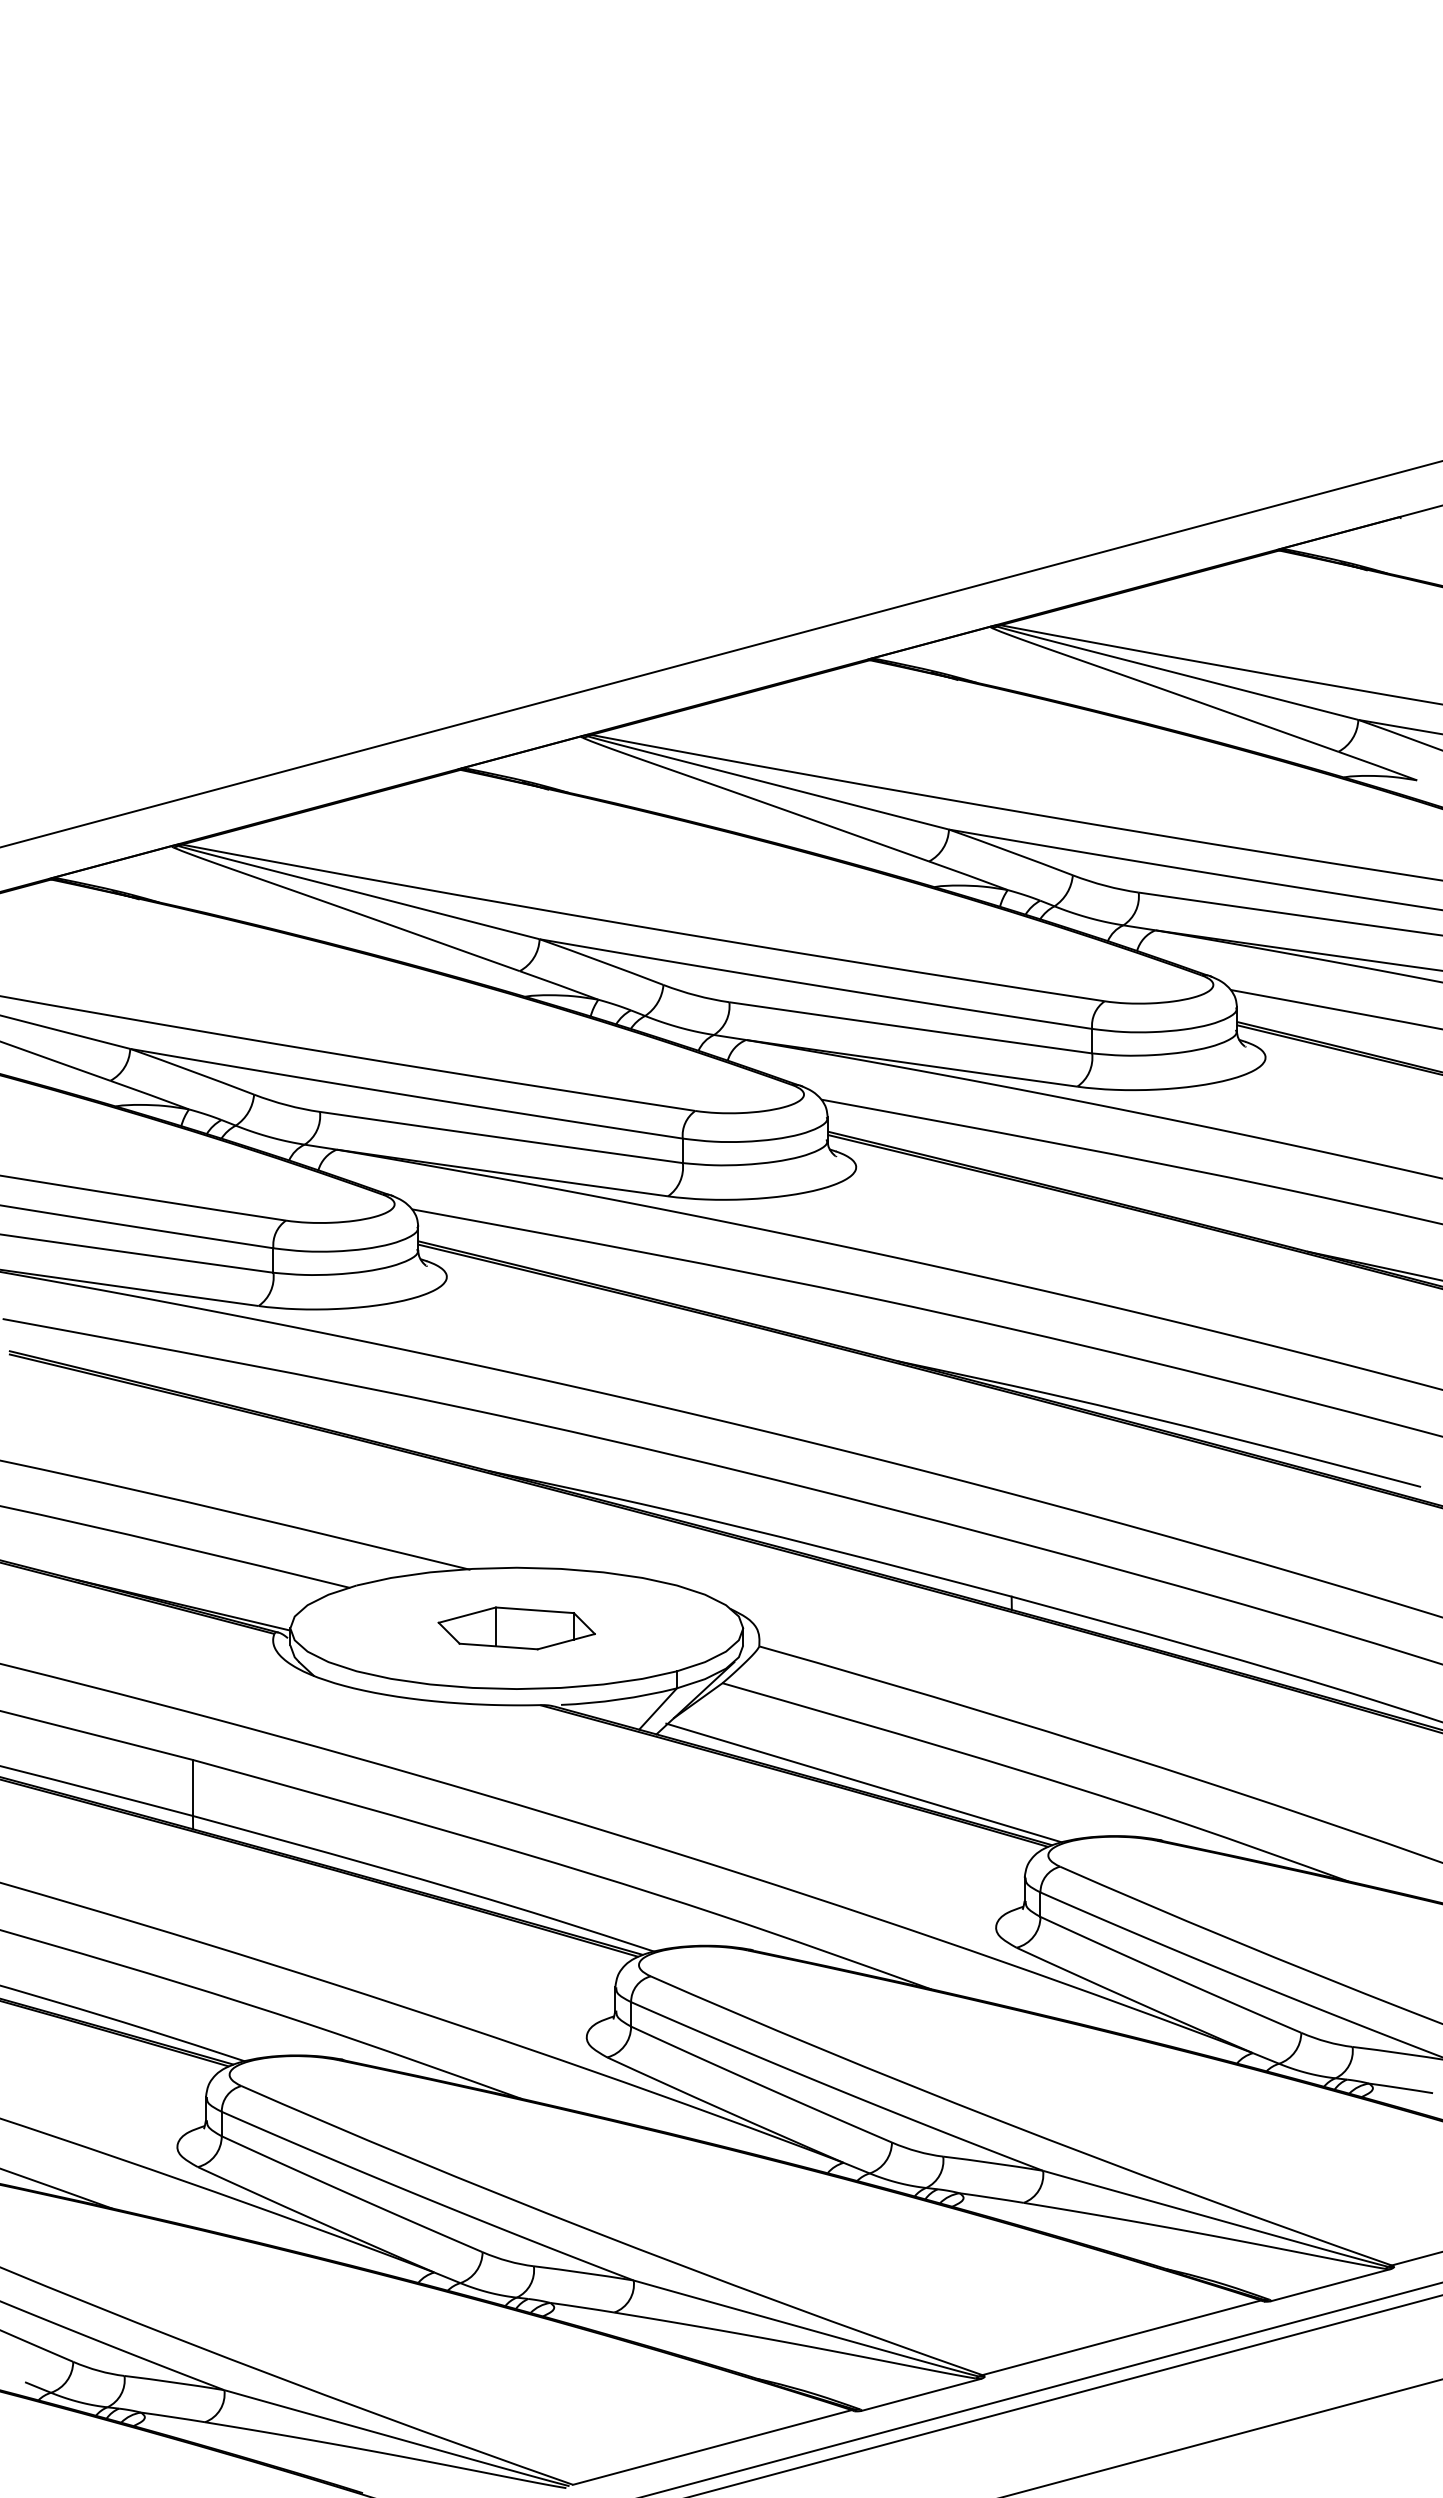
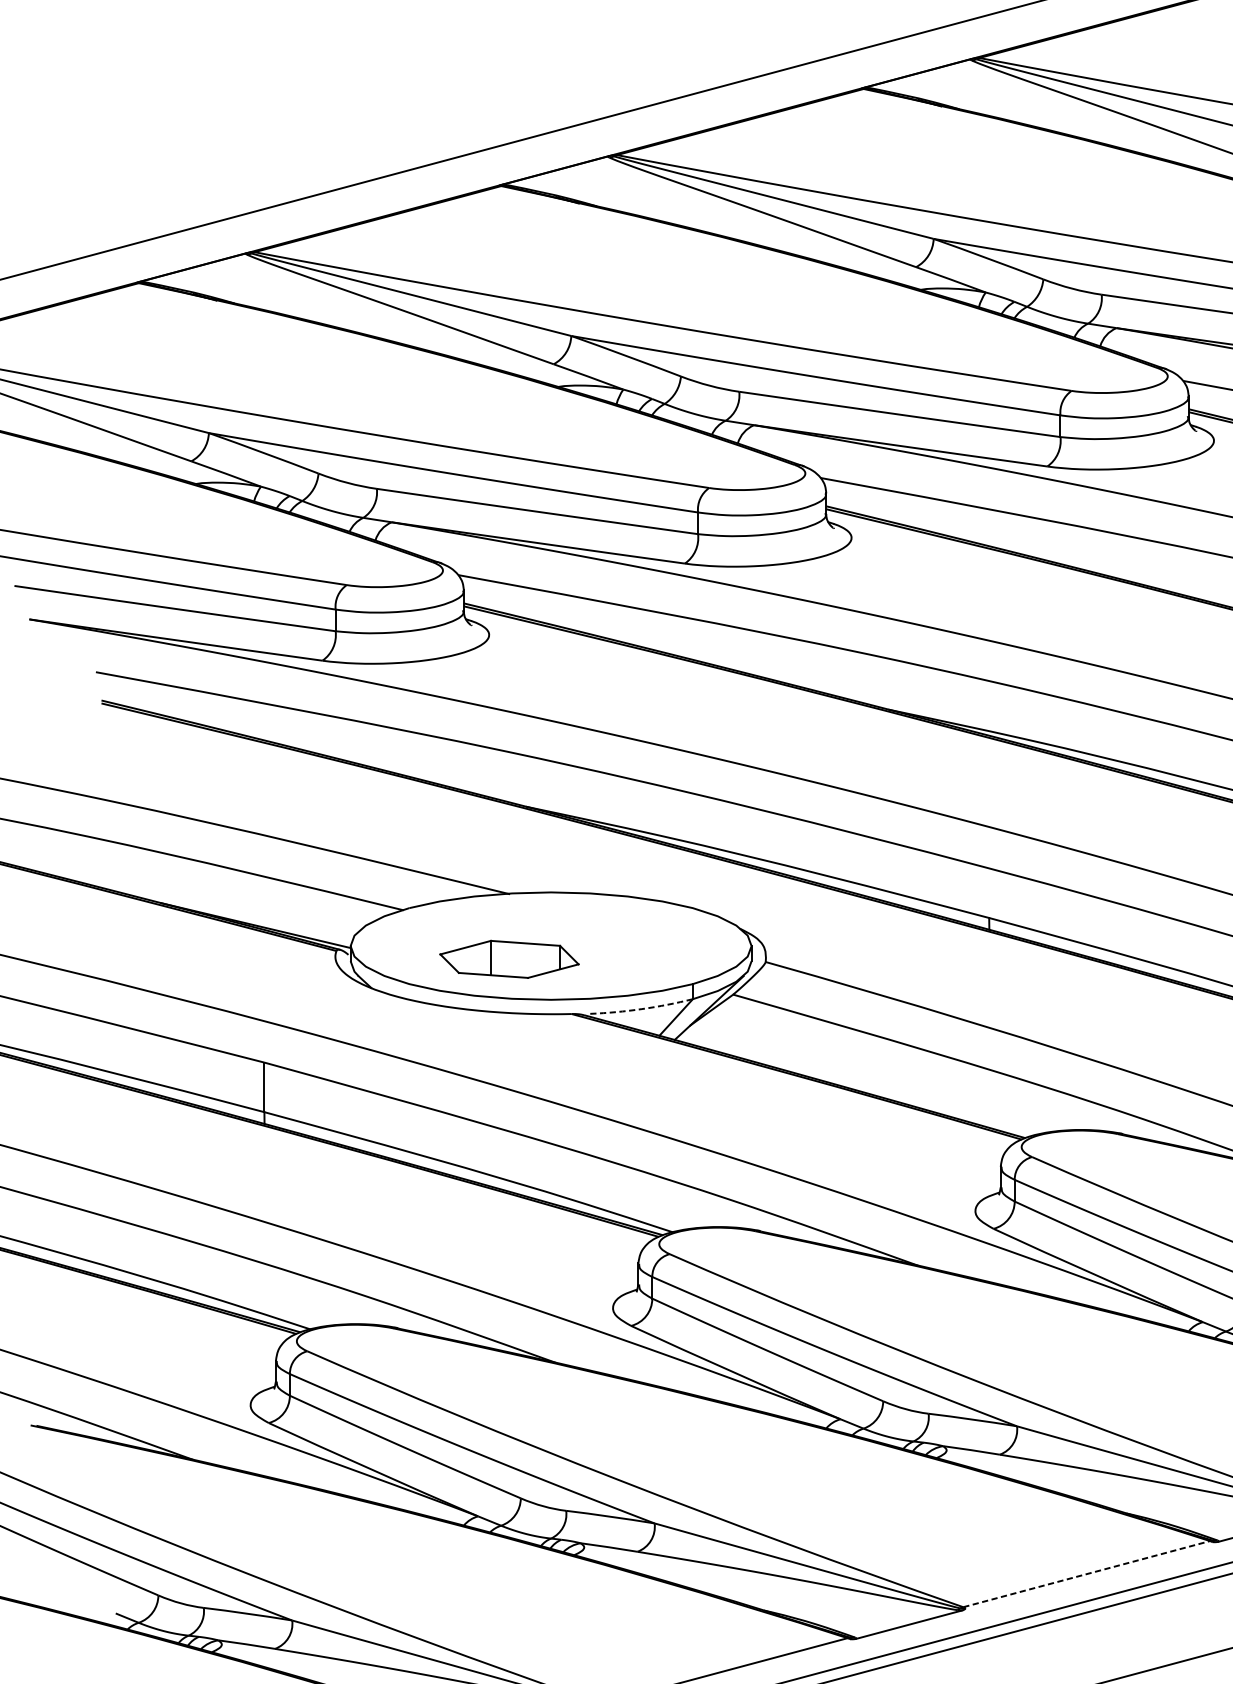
part: (516, 1628) -> (509, 959), moved
arc: (619, 1699) -> (642, 1009), solid -> dashed
line: (864, 1782) -> (858, 1082), removed
line: (1122, 2337) -> (1087, 1573), solid -> dashed

